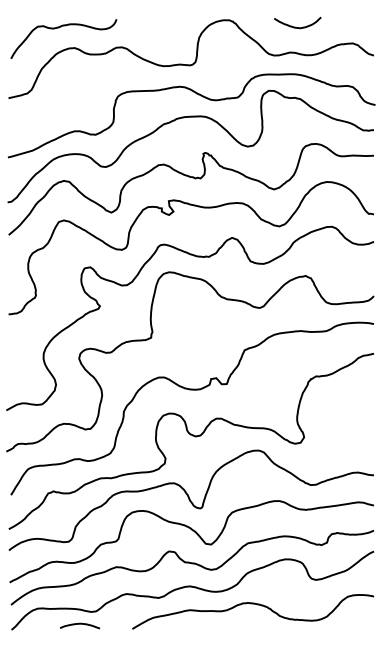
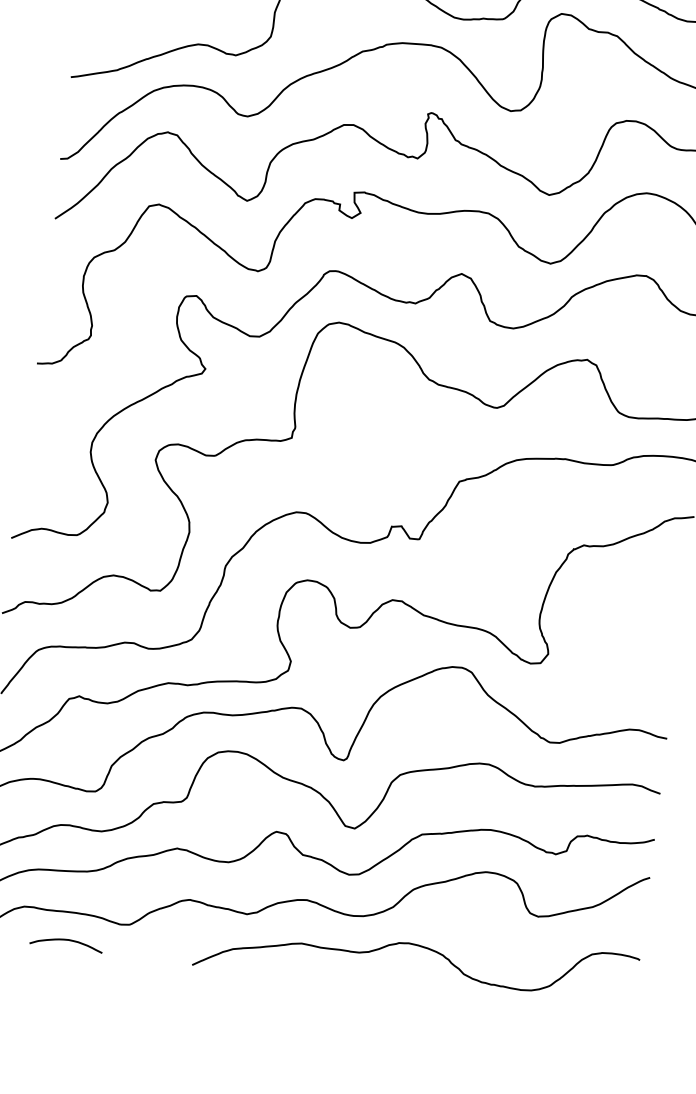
curve: (80, 624) -> (67, 941), moved

